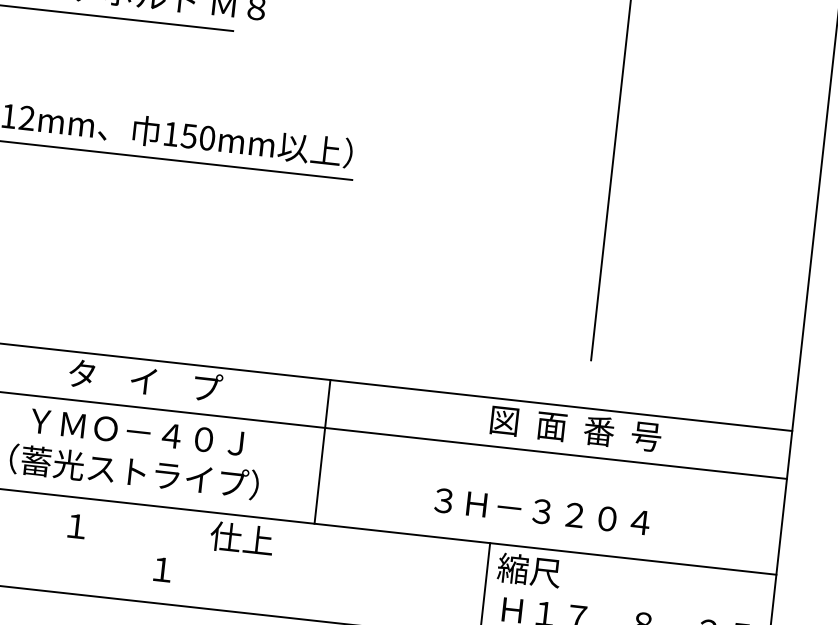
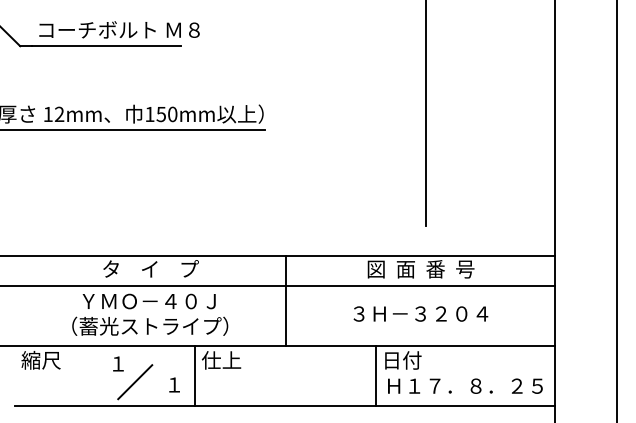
line: (322, 451) -> (285, 300), moved
text: (541, 510) -> (420, 313), moved
line: (100, 558) -> (135, 382), added
line: (197, 559) -> (195, 376), added
text: (528, 570) -> (401, 360), 縮尺 -> 日付

